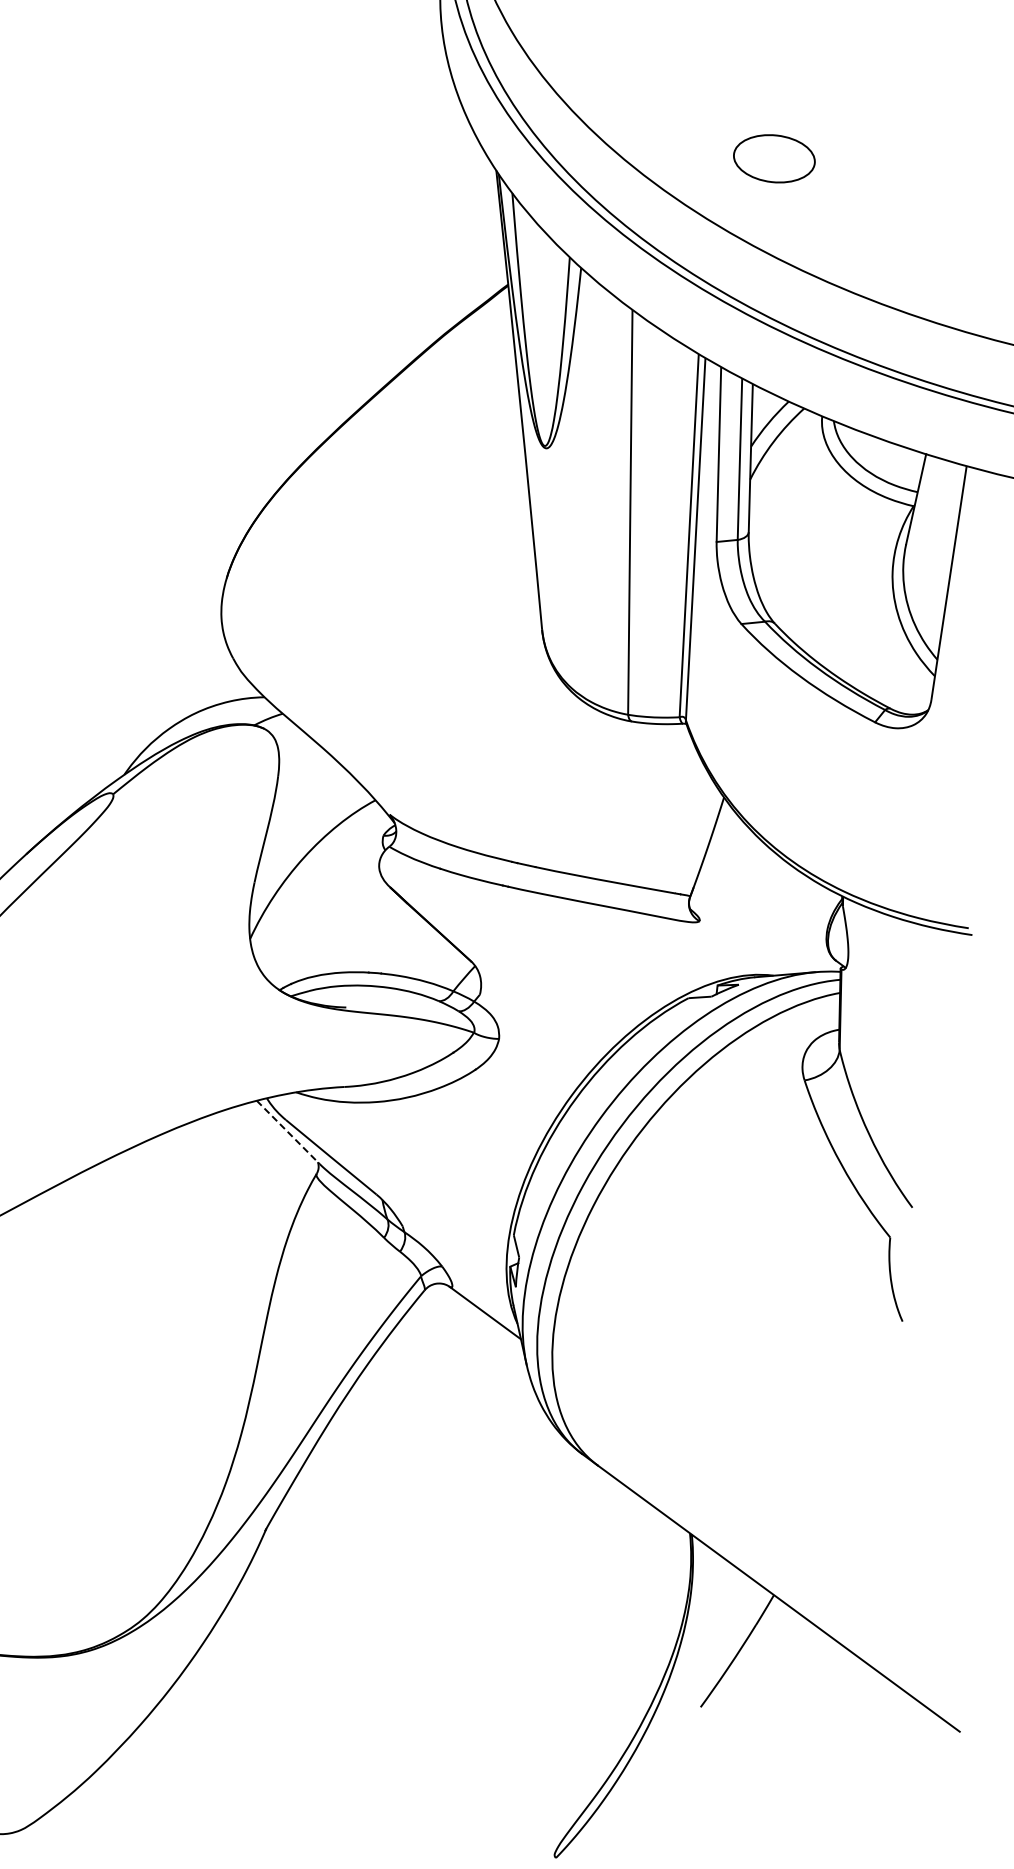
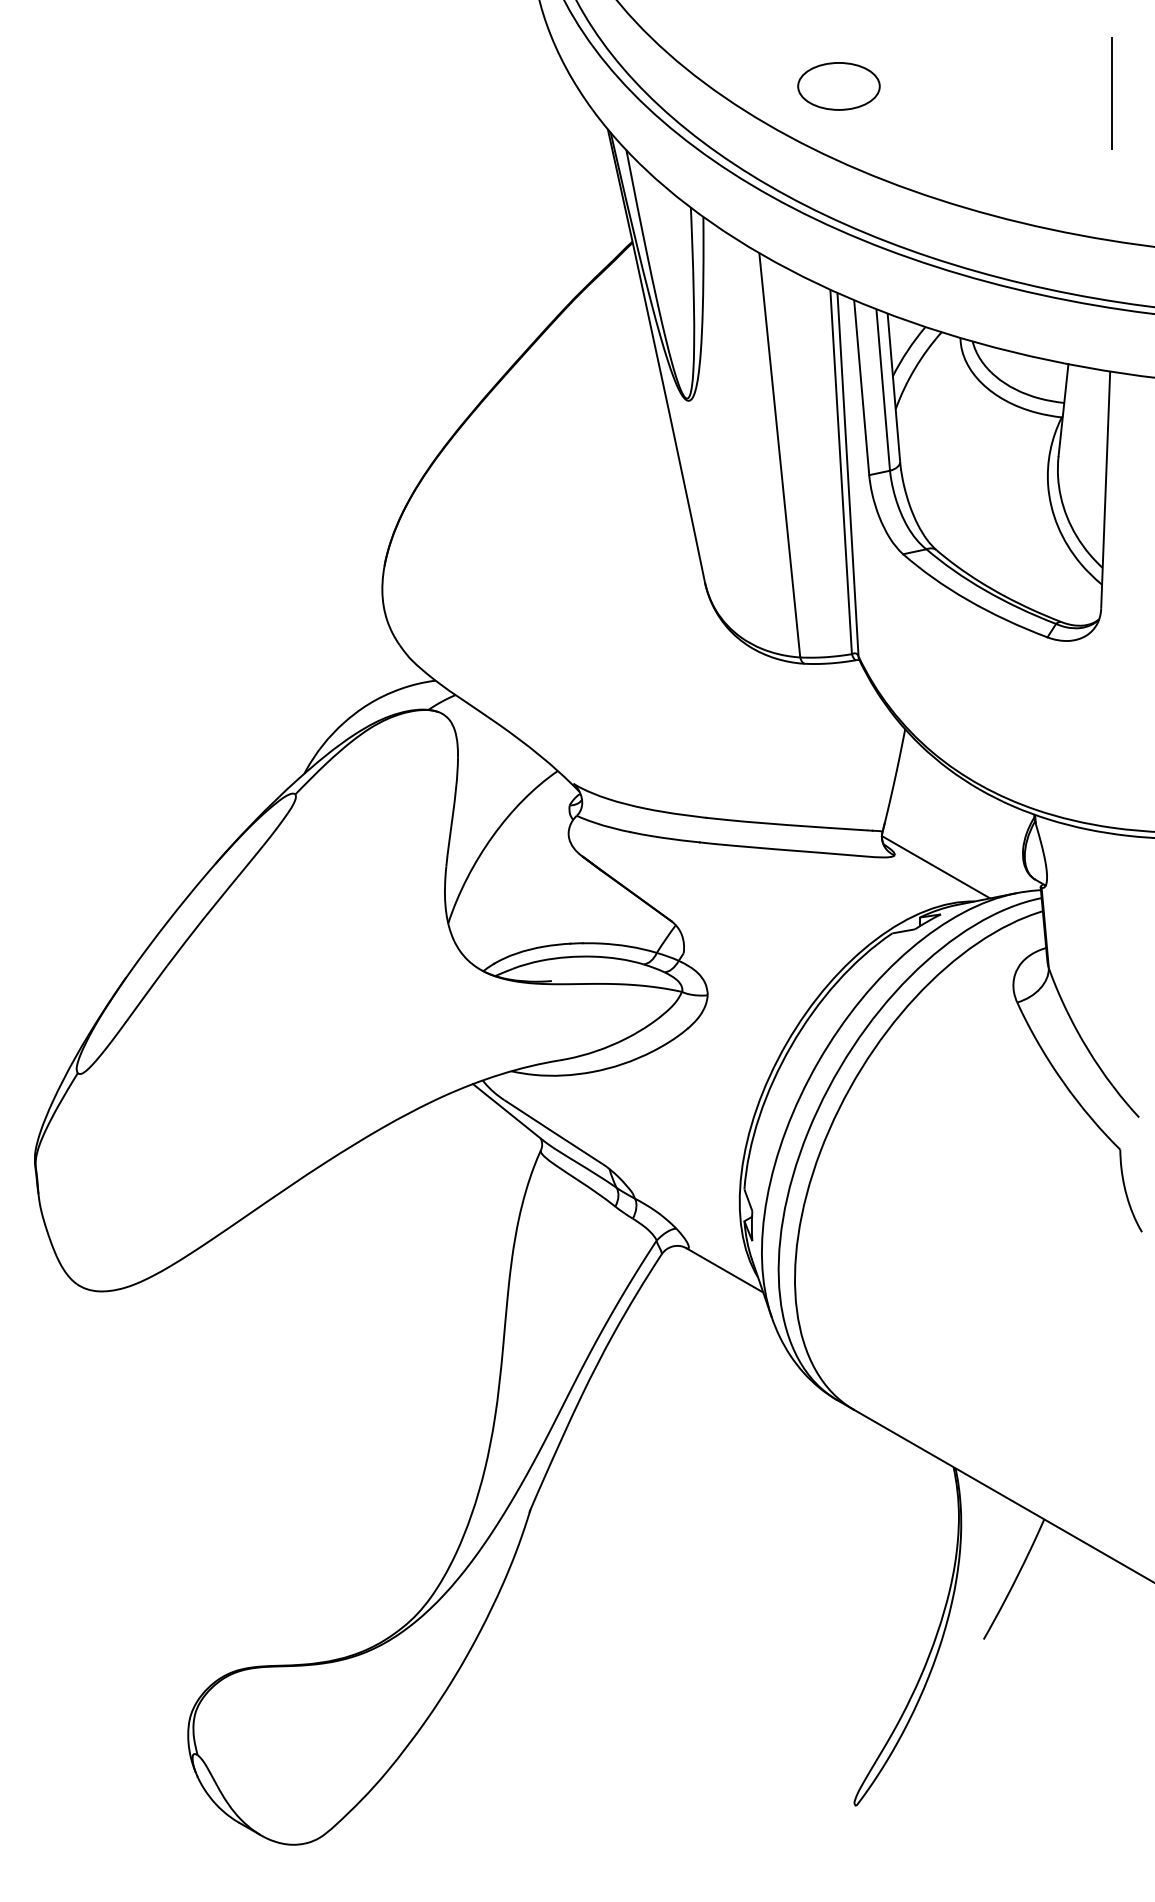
part: (773, 158) -> (838, 86), moved
line: (999, 191) -> (1112, 93), added
line: (738, 937) -> (935, 867), added
line: (287, 1132) -> (507, 1112), dashed -> solid

